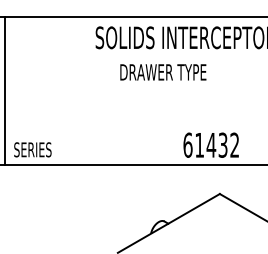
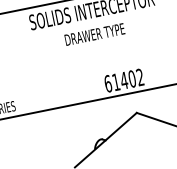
text: (163, 72) -> (95, 34), moved
text: (222, 144) -> (131, 78), 61432 -> 61402

